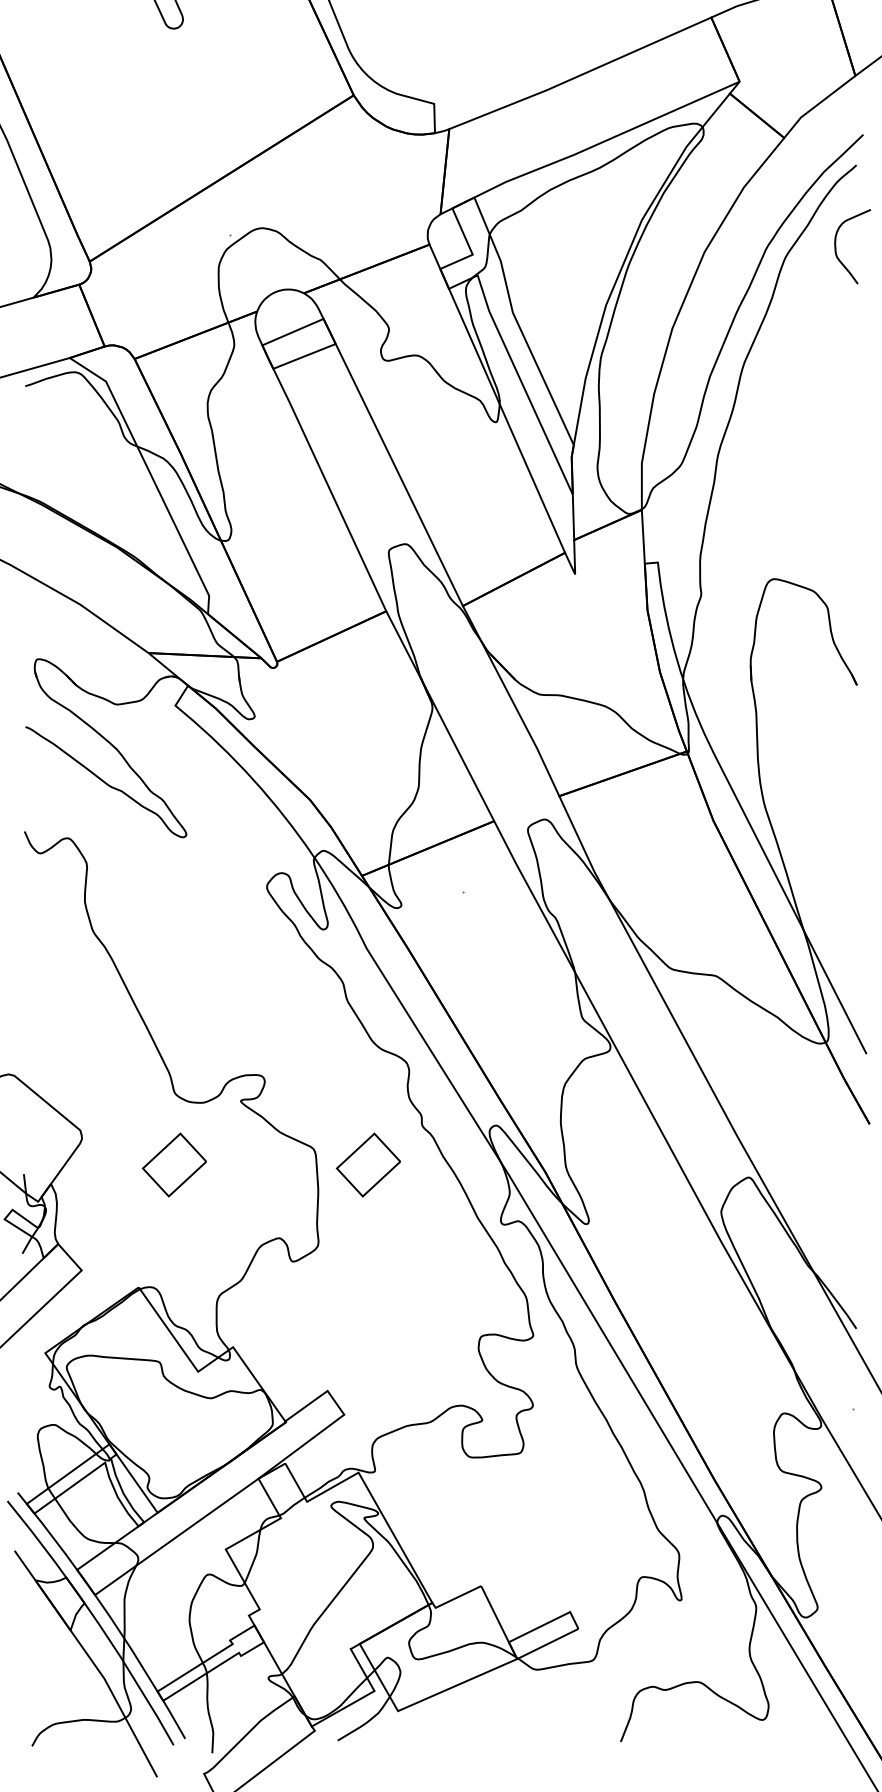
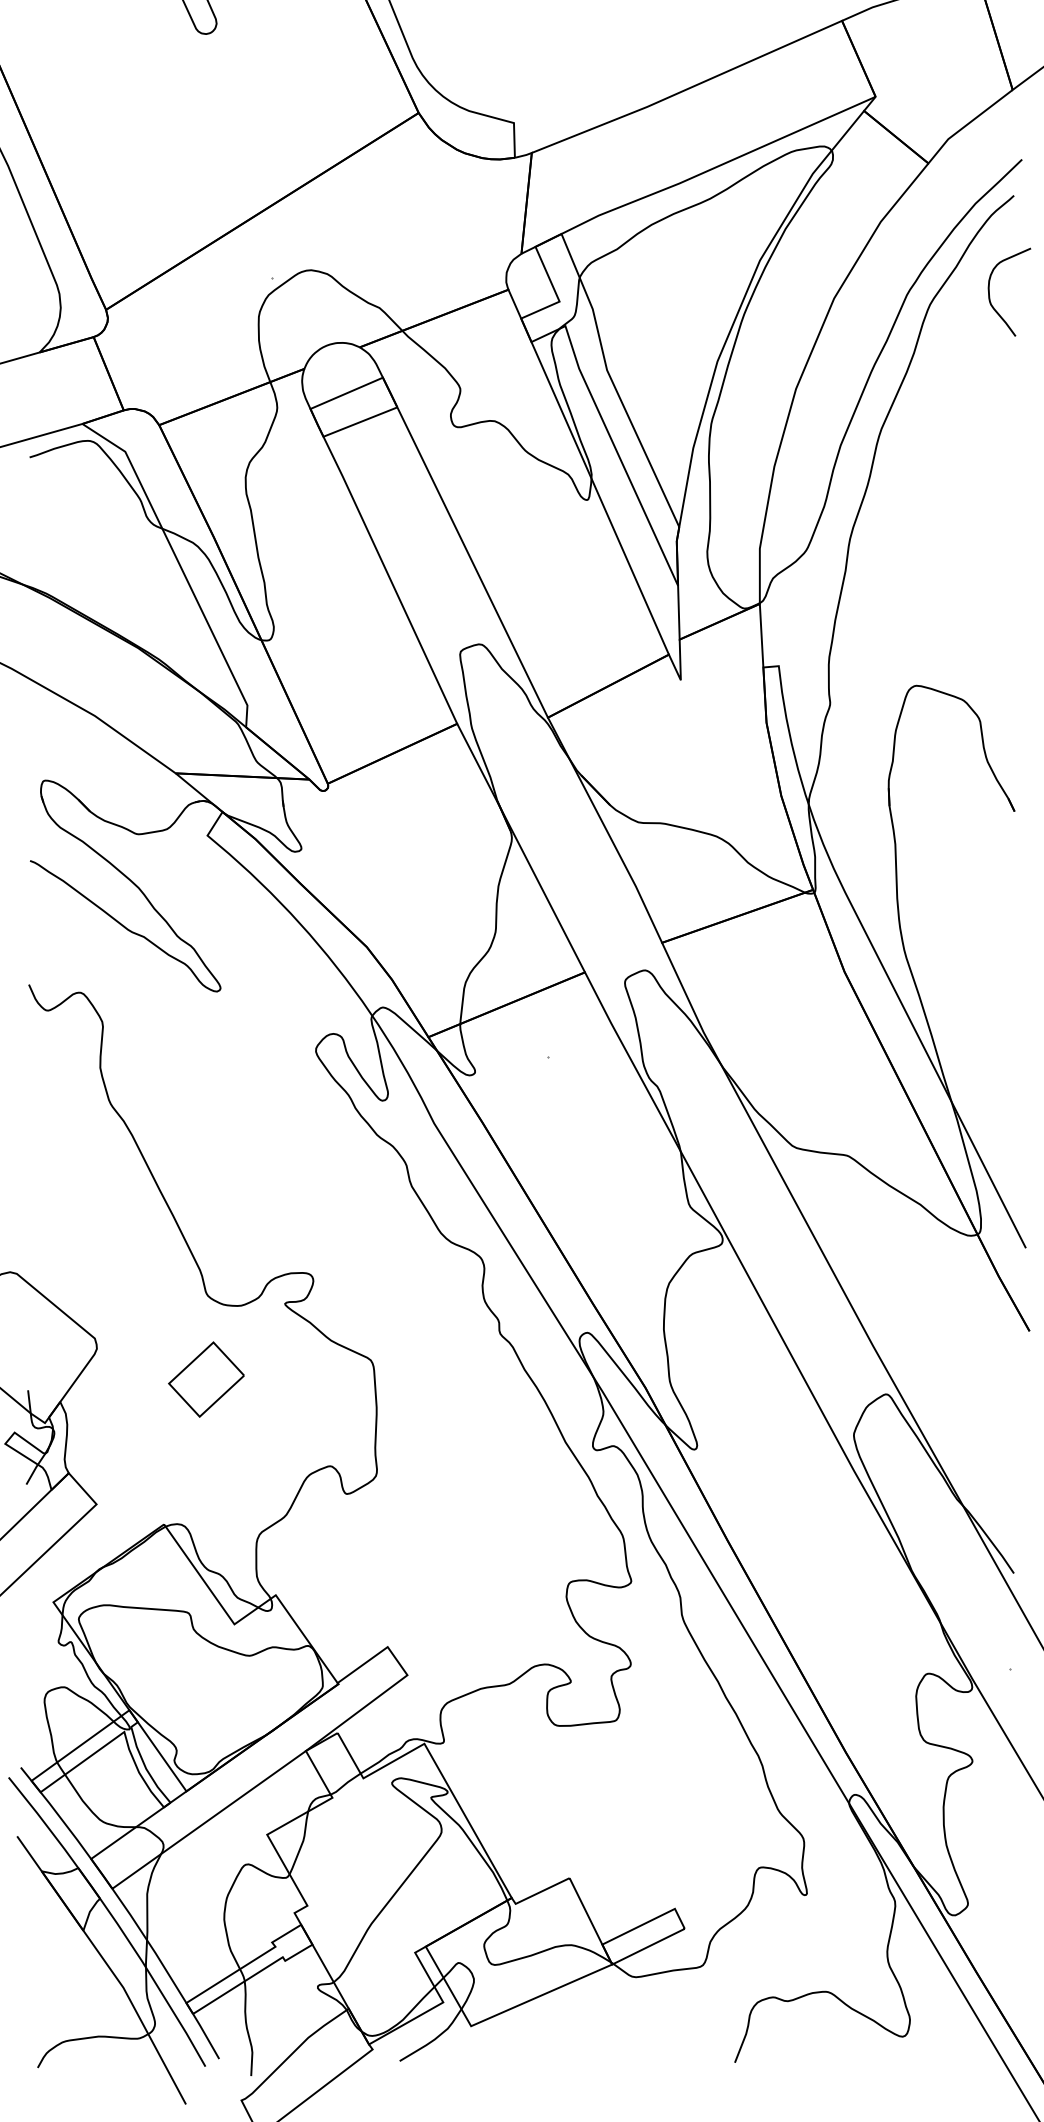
part: (367, 1164) -> (434, 1378), removed

